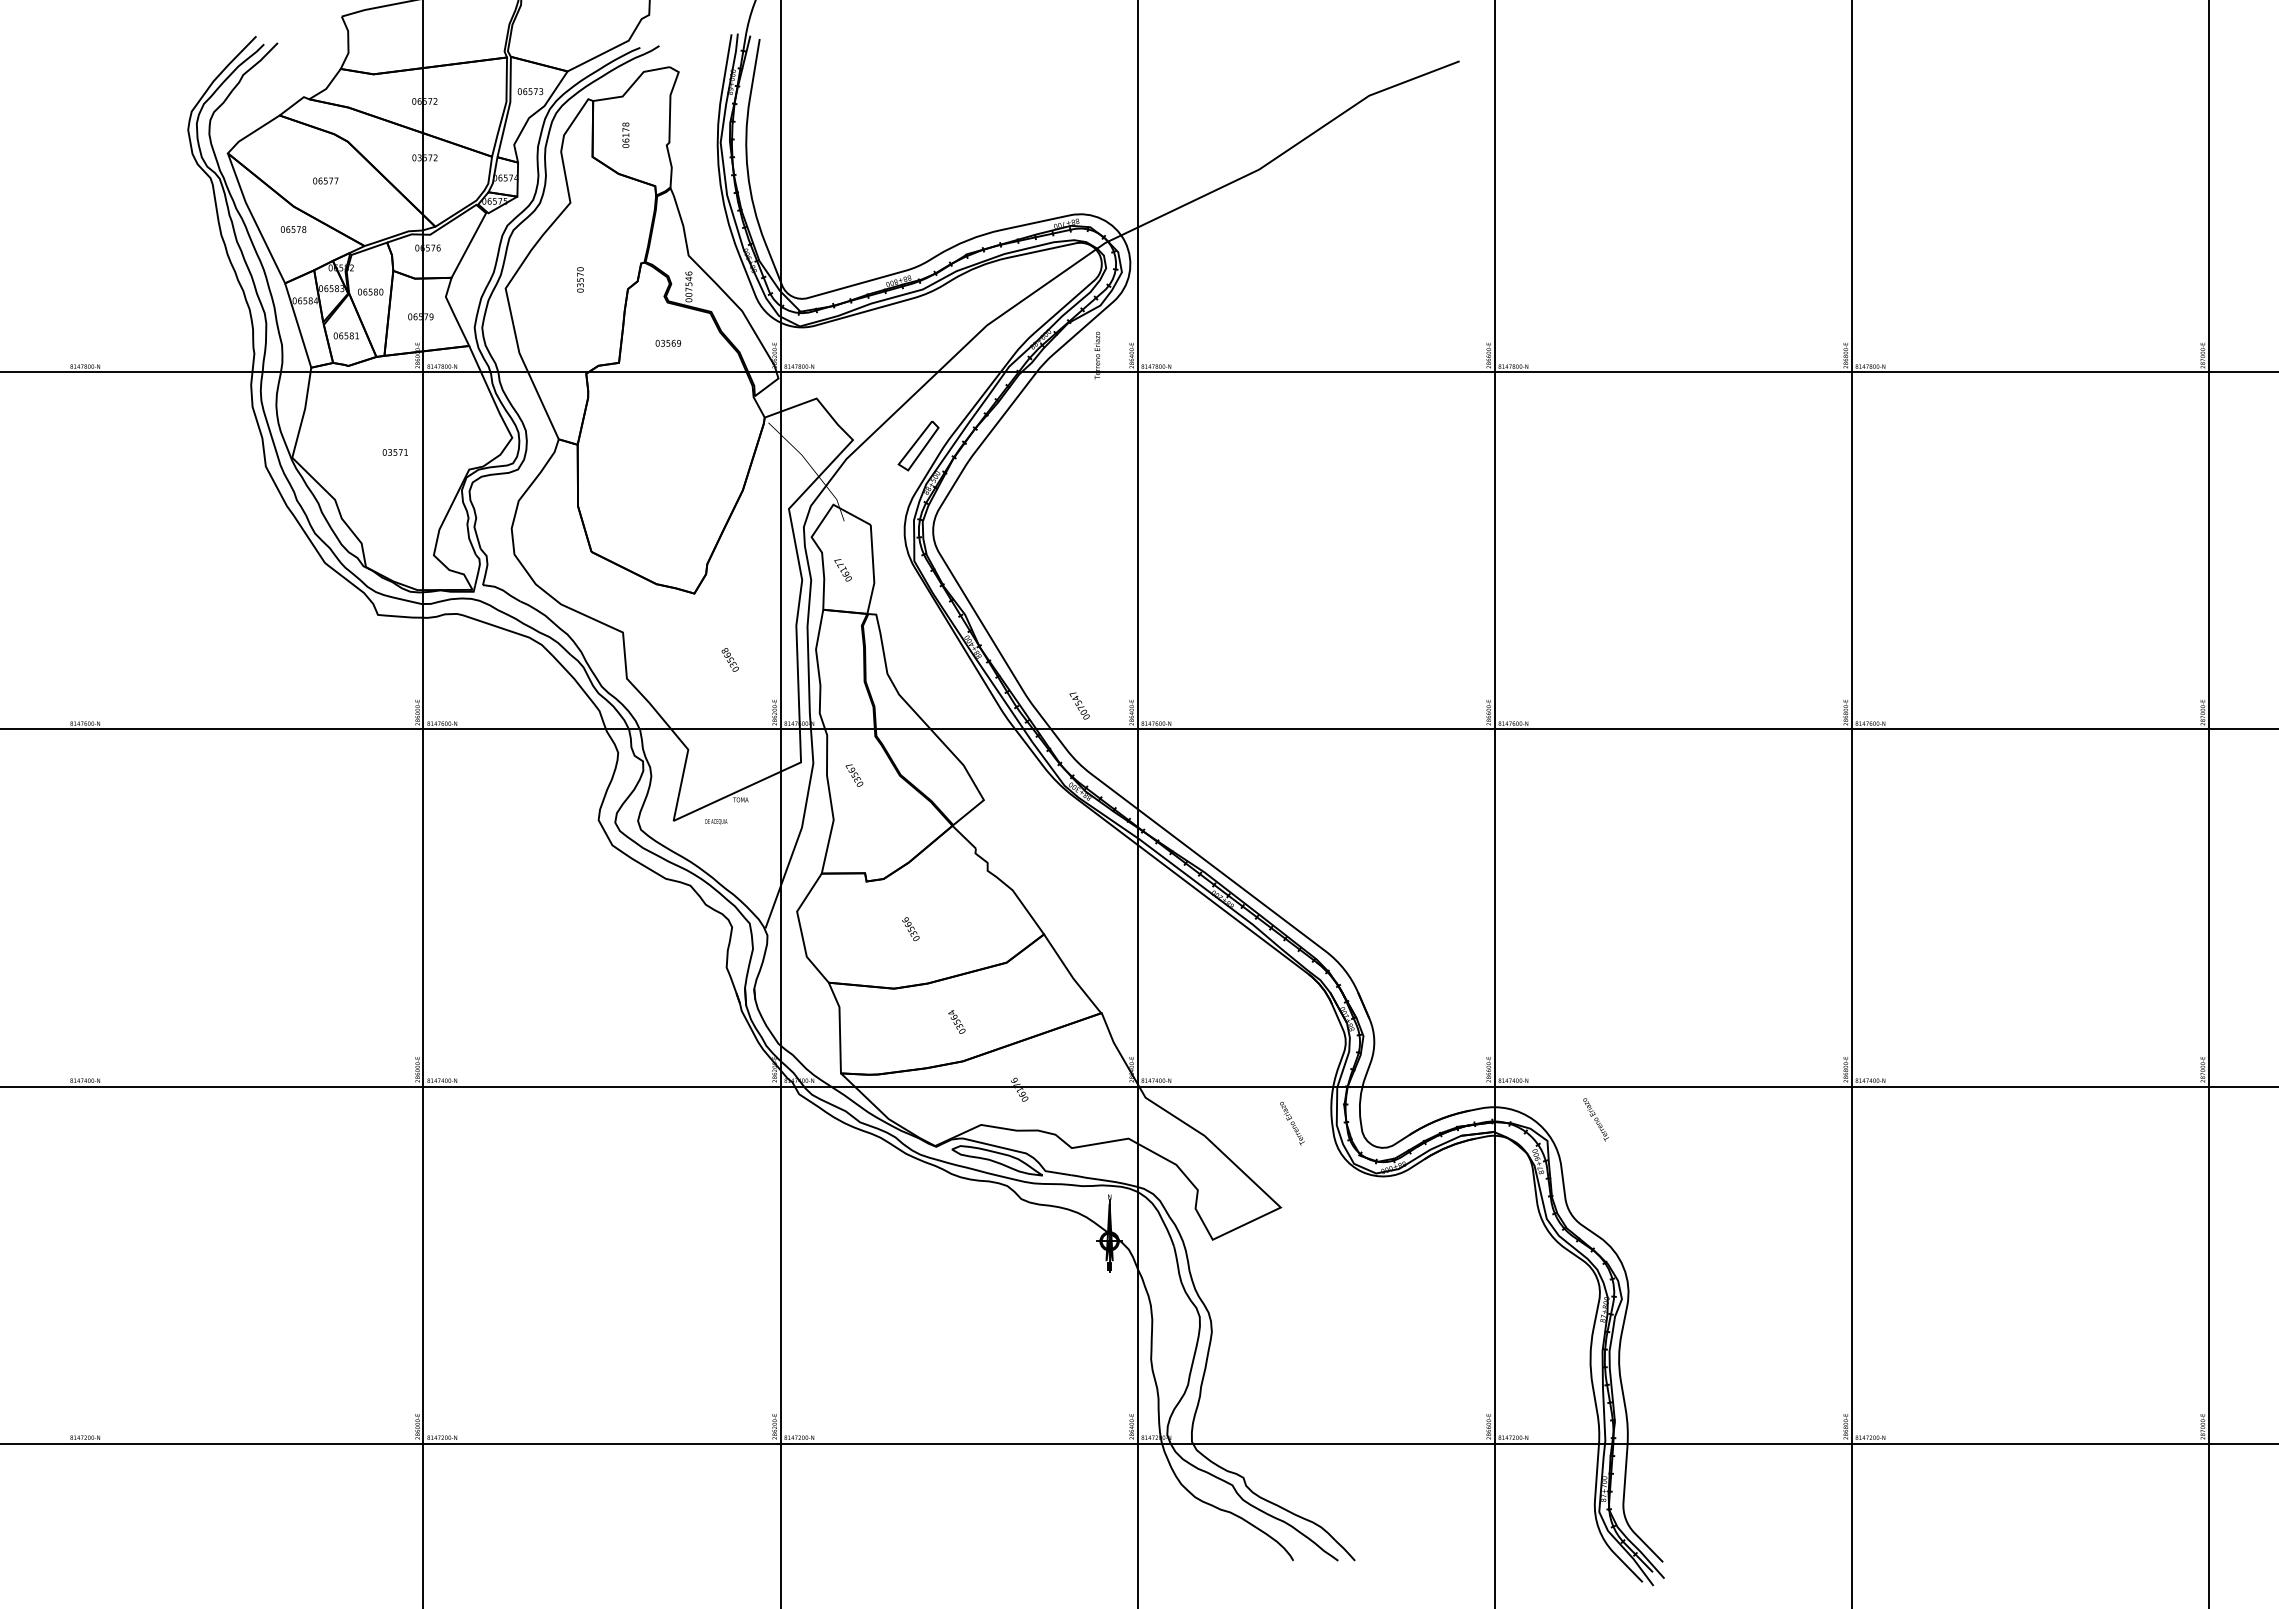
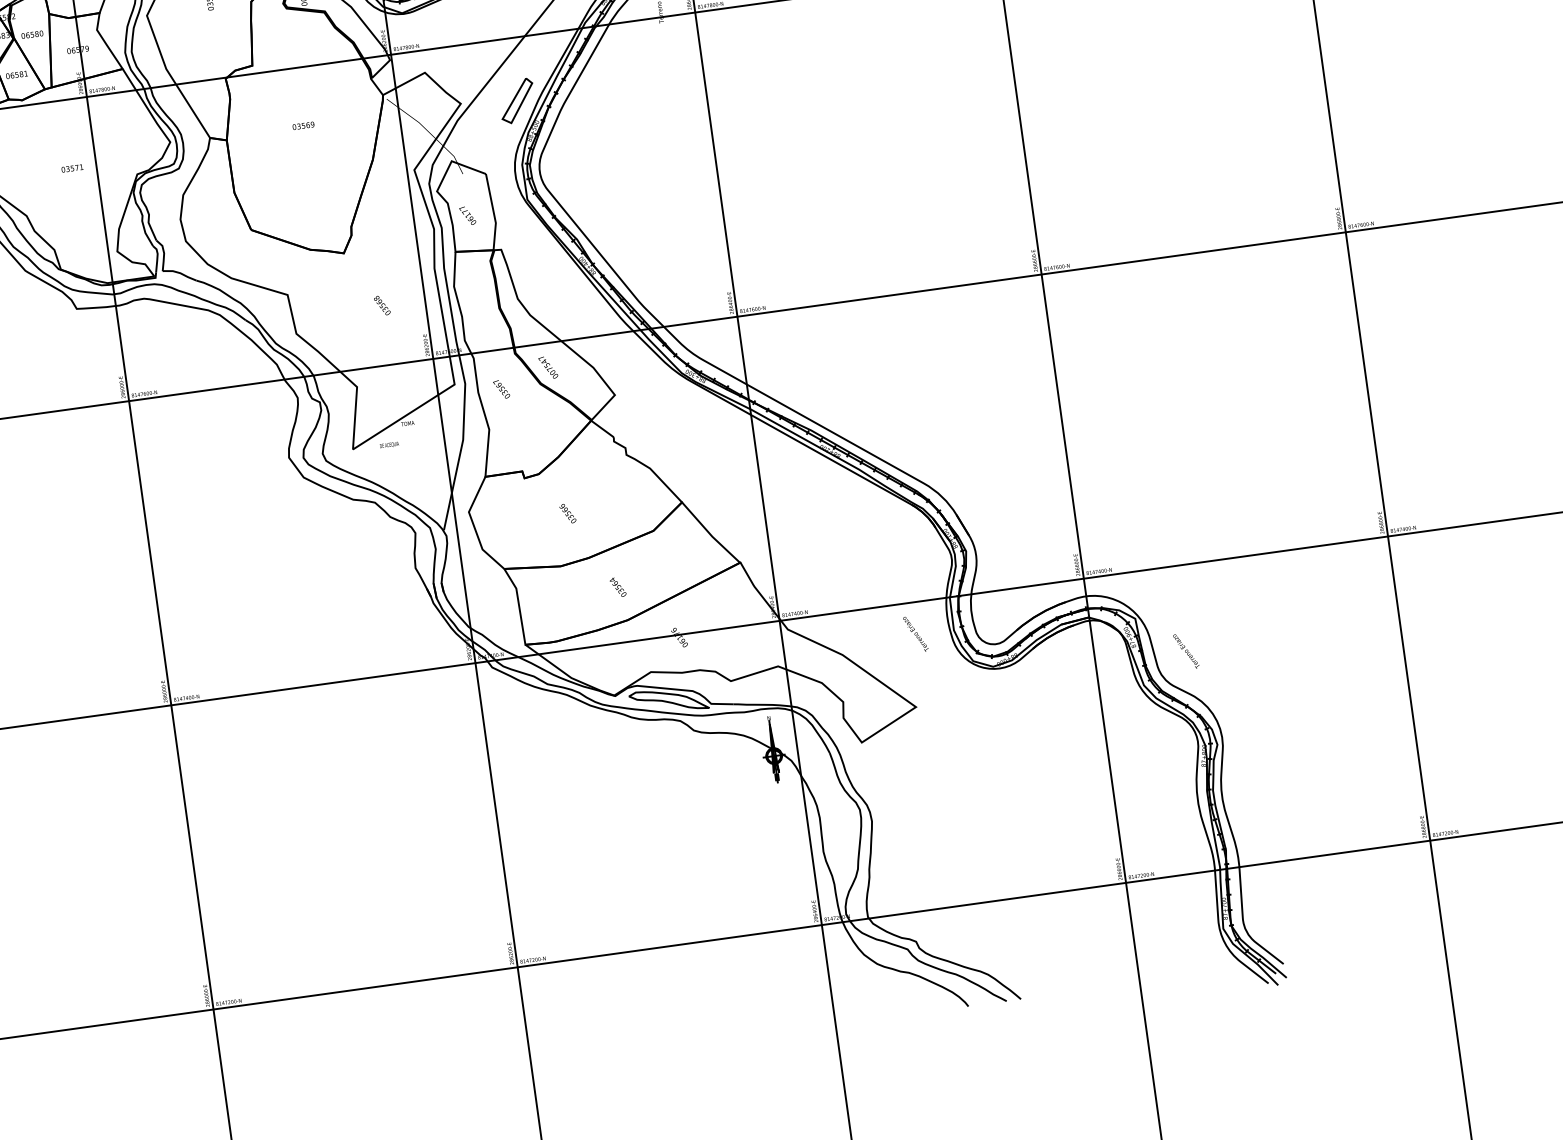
text: (668, 342) -> (303, 125), moved
text: (1079, 705) -> (548, 367), moved
text: (1595, 1119) -> (1185, 651), moved

